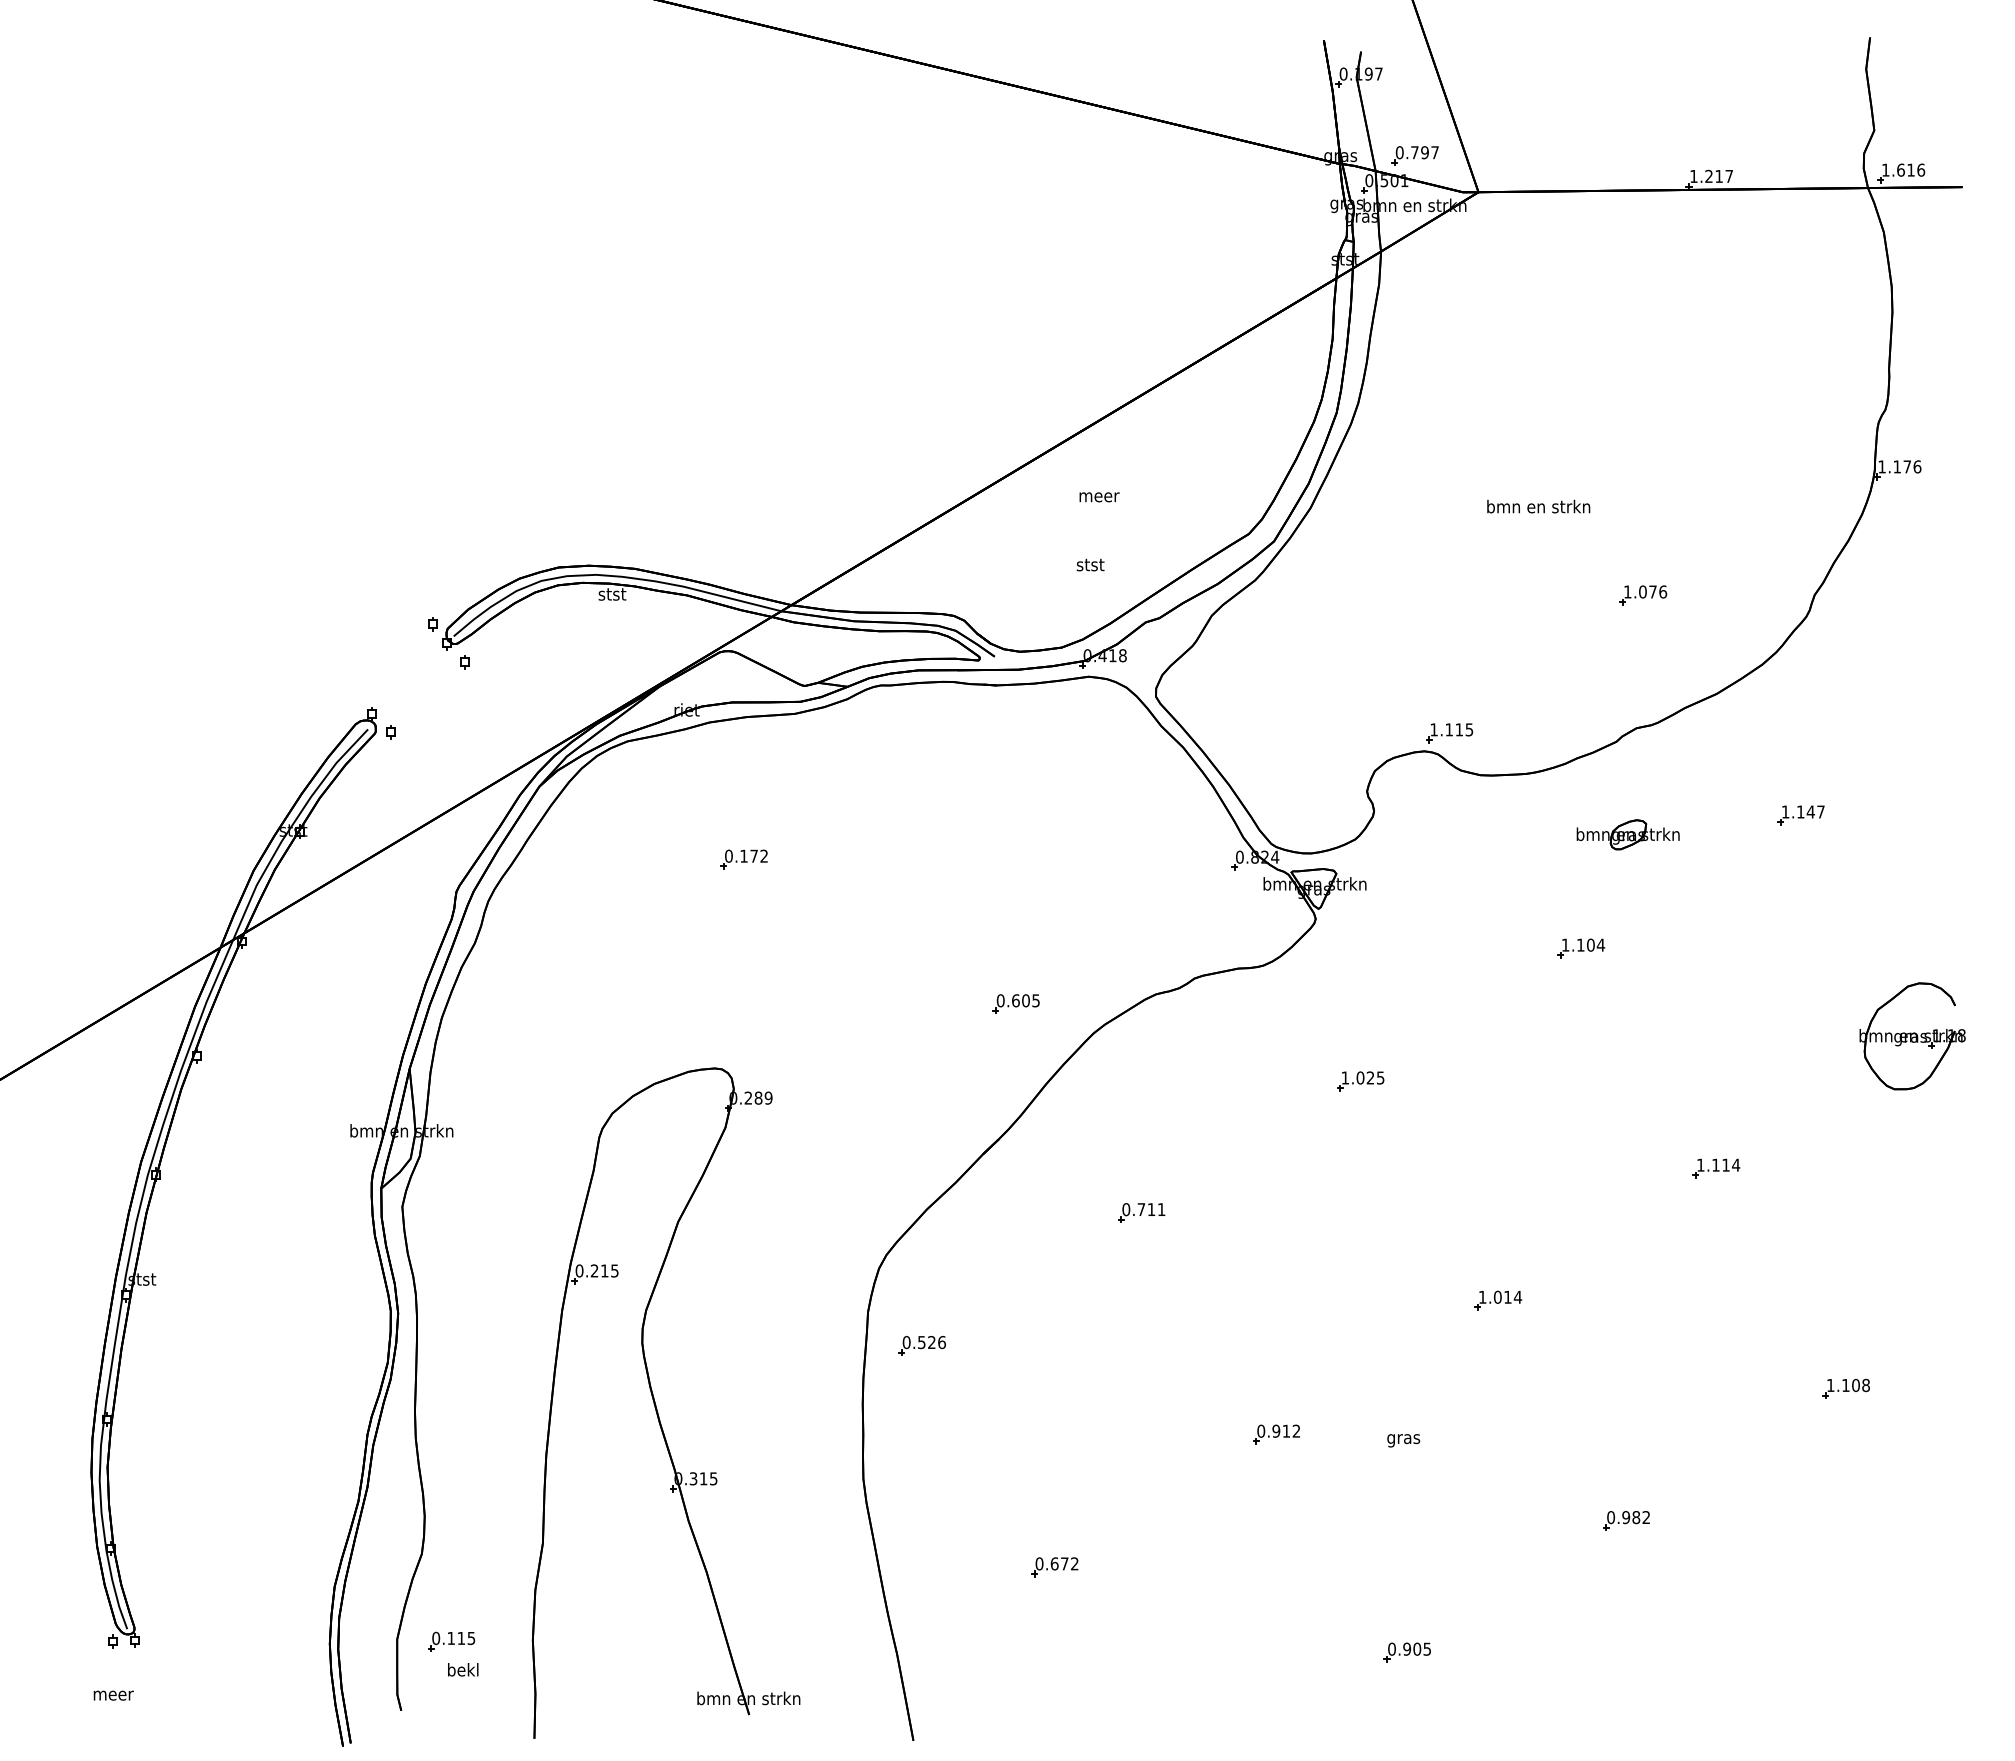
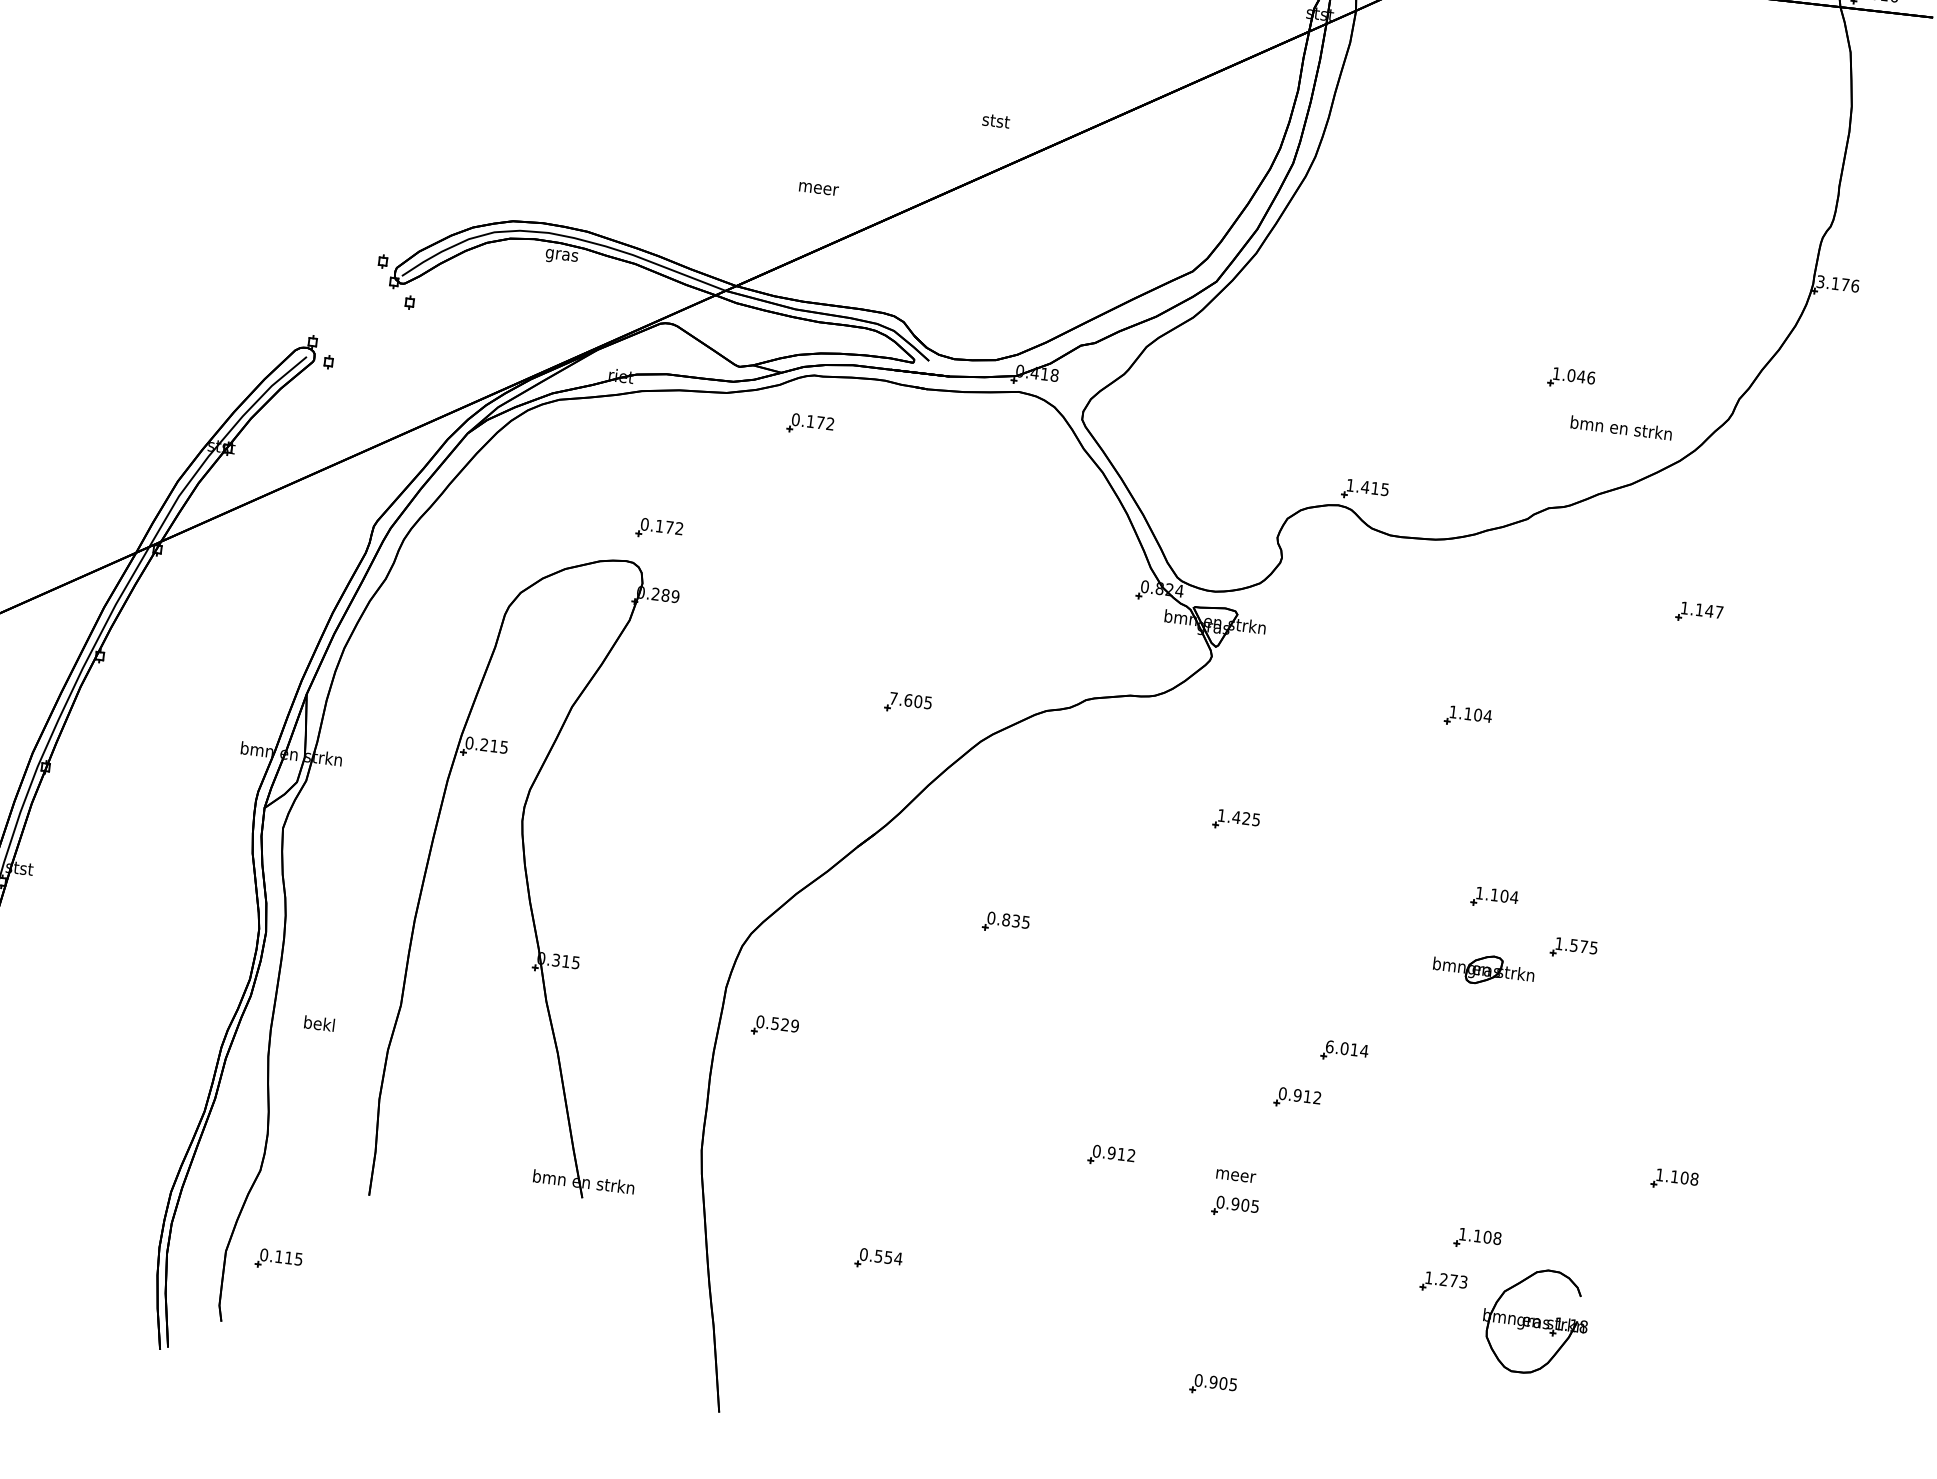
text: (1881, 466) -> (1820, 281), 1.176 -> 3.176
text: (1099, 497) -> (818, 189), moved
text: (1538, 506) -> (1621, 427), moved
text: (1090, 564) -> (996, 120), moved
text: (1652, 591) -> (1580, 376), 1.076 -> 1.046
text: (611, 596) -> (561, 255), stst -> gras
text: (1449, 729) -> (1365, 486), 1.115 -> 1.415
part: (882, 735) -> (809, 424), added
part: (1627, 834) -> (1483, 969), moved
text: (1000, 1000) -> (893, 698), 0.605 -> 7.605
part: (1912, 1036) -> (1535, 1321), moved
text: (1360, 1077) -> (1236, 816), 1.025 -> 1.425
part: (1630, 1127) -> (1494, 898), added
text: (1726, 1164) -> (1584, 946), 1.114 -> 1.575
text: (1151, 1209) -> (1016, 921), 0.711 -> 0.835
text: (1482, 1296) -> (1329, 1046), 1.014 -> 6.014
text: (941, 1342) -> (794, 1026), 0.526 -> 0.529
part: (1456, 1353) -> (1297, 1098), added
part: (656, 1405) -> (528, 884), moved
text: (1404, 1440) -> (1236, 1177), gras -> meer
part: (1406, 1470) -> (1234, 1207), added
part: (1654, 1472) -> (1476, 1239), added
text: (1628, 1517) -> (1446, 1279), 0.982 -> 1.273
text: (1064, 1563) -> (888, 1257), 0.672 -> 0.554
text: (463, 1669) -> (319, 1023), moved

